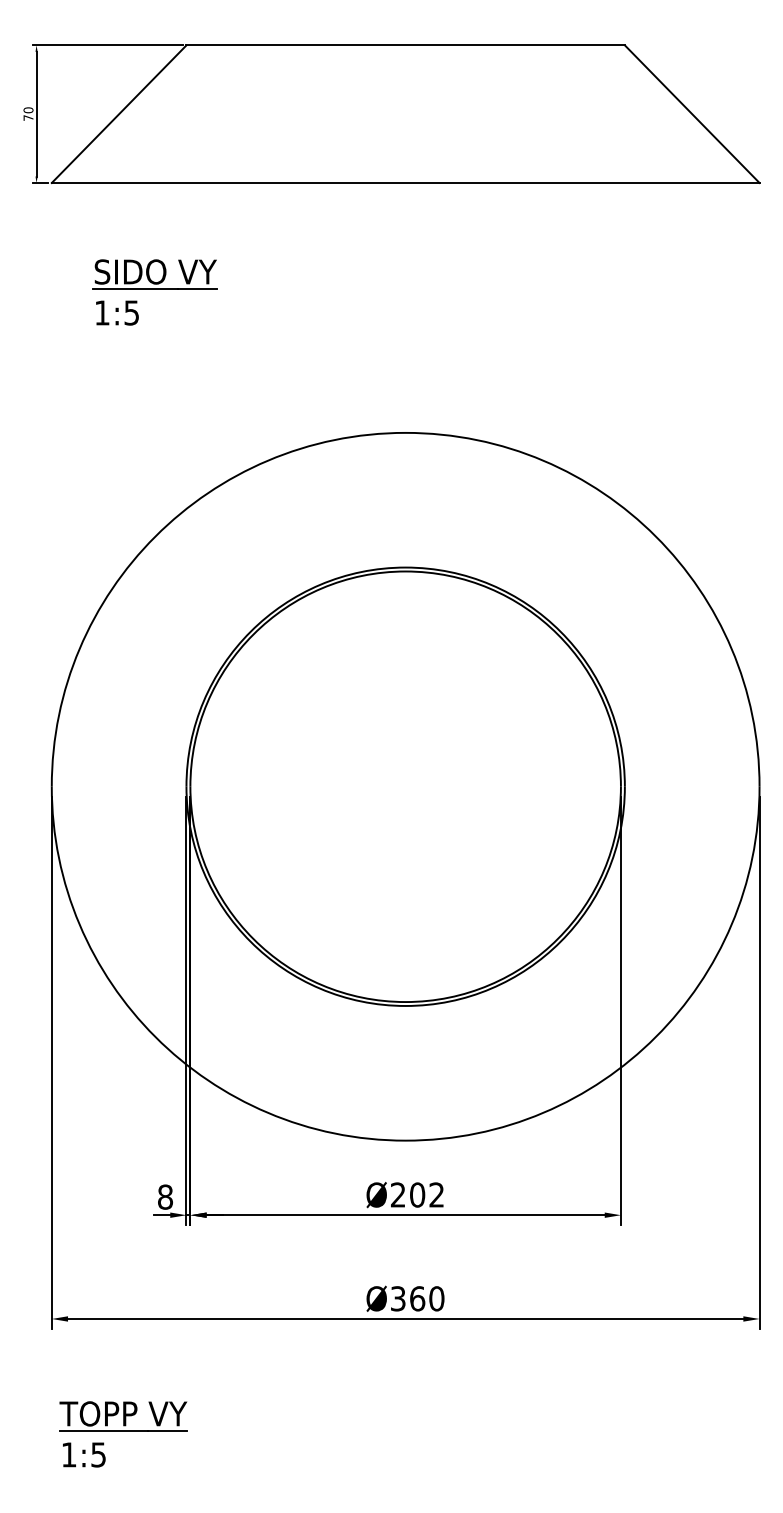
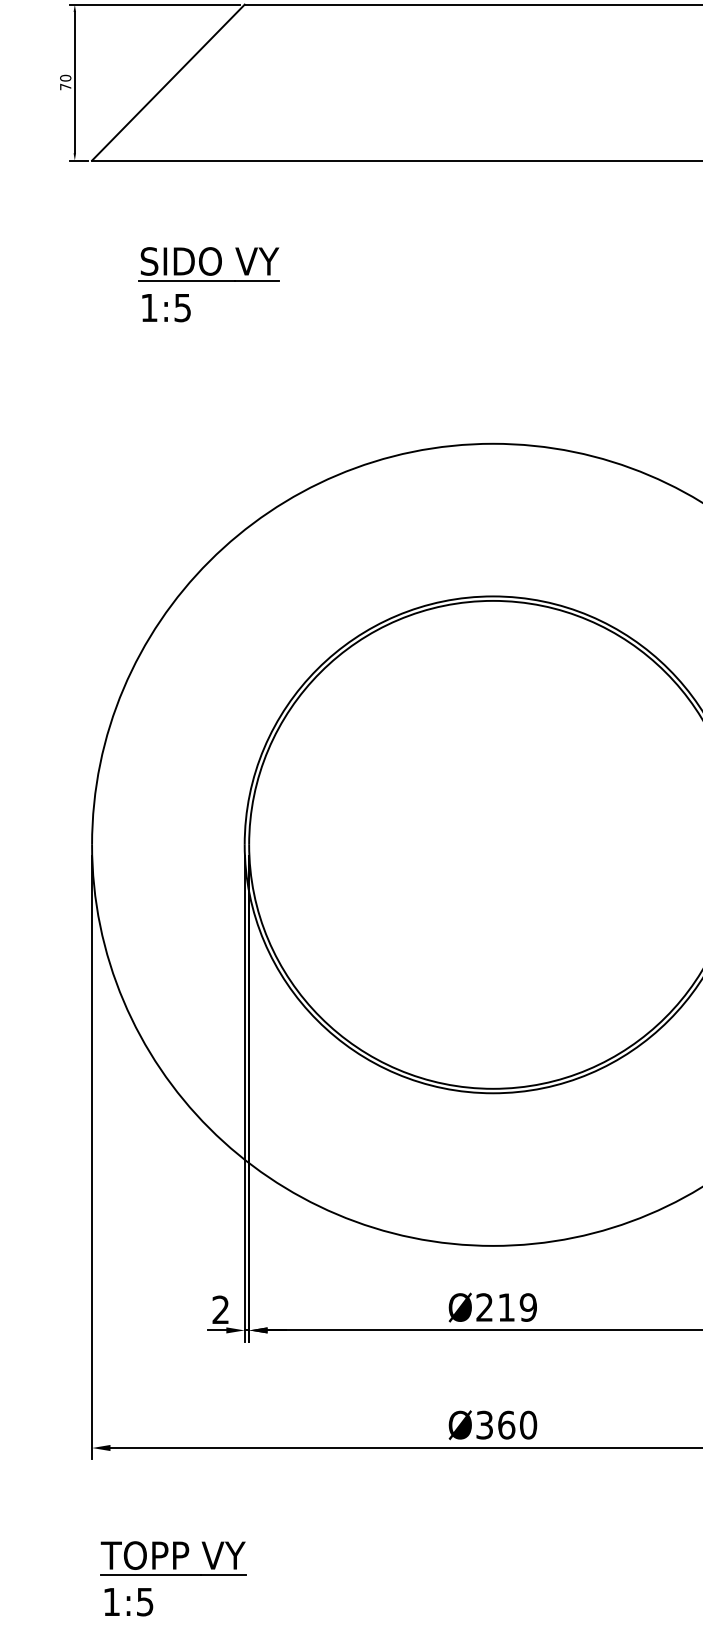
text: (427, 1194) -> (517, 1306), Ø202 -> Ø219
text: (165, 1196) -> (220, 1309), 8 -> 2

